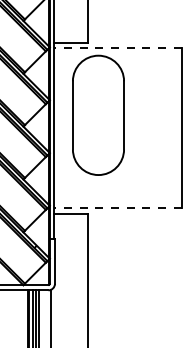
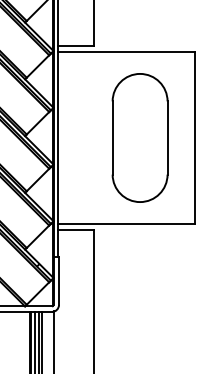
line: (117, 48) -> (126, 52), dashed -> solid
part: (98, 114) -> (140, 137), moved
line: (117, 208) -> (126, 224), dashed -> solid

